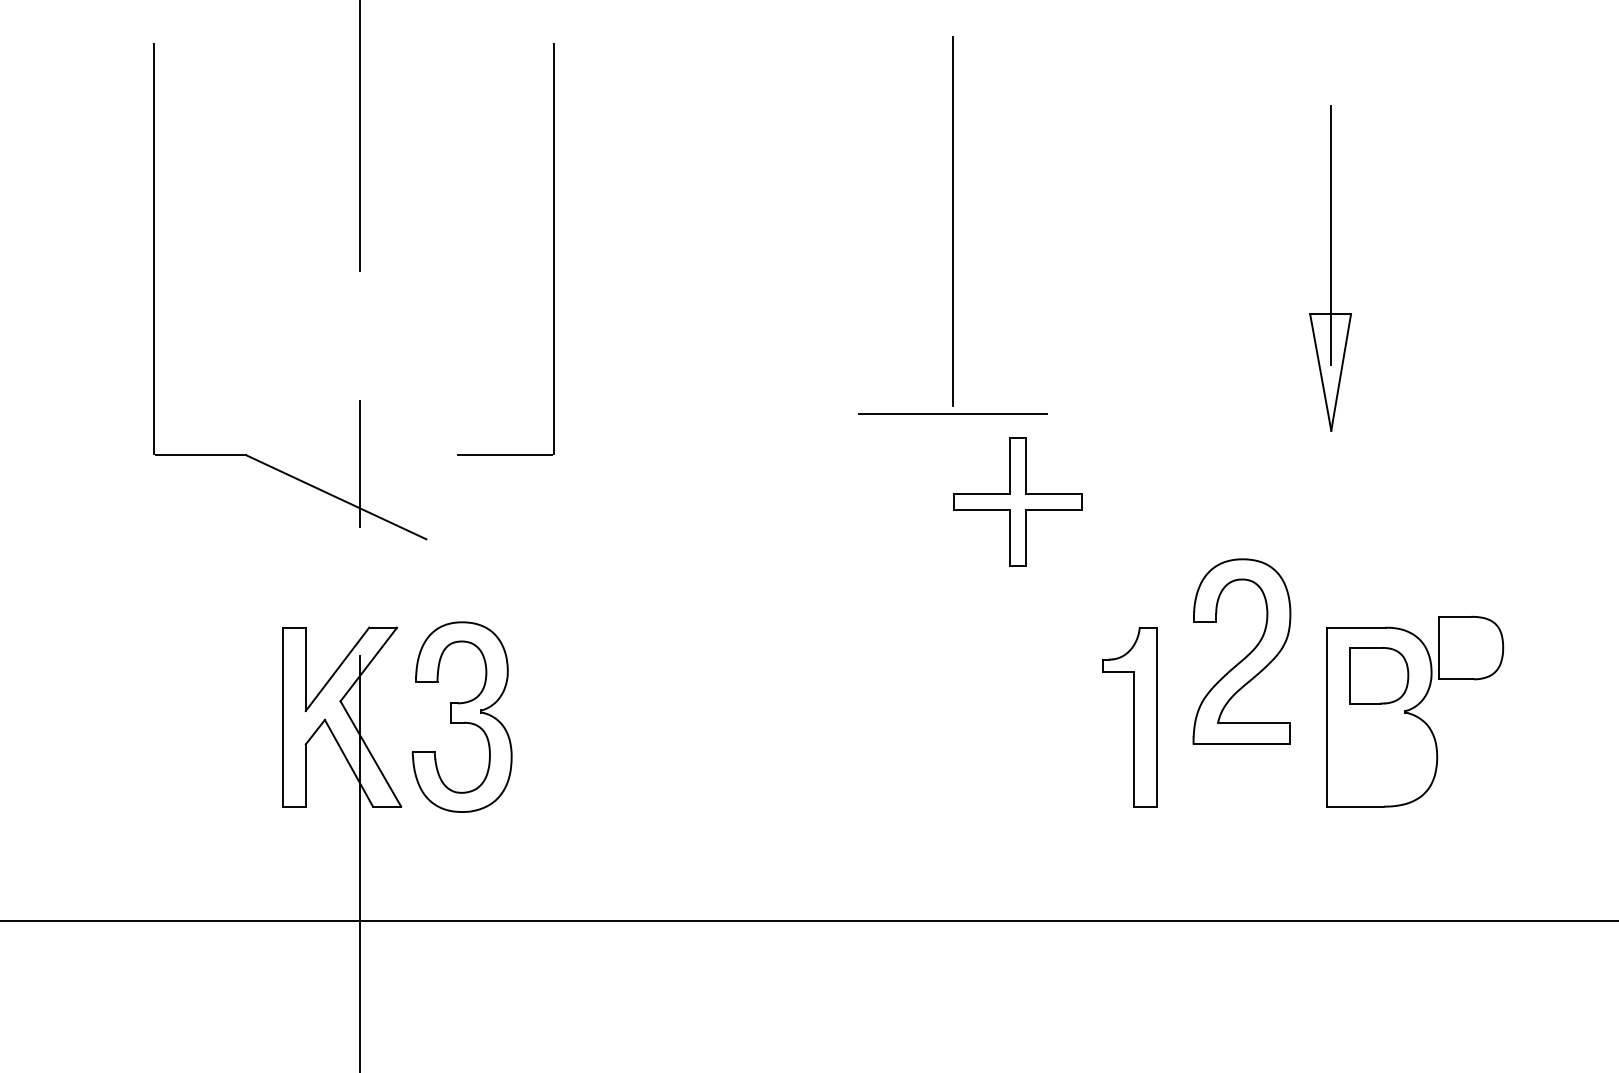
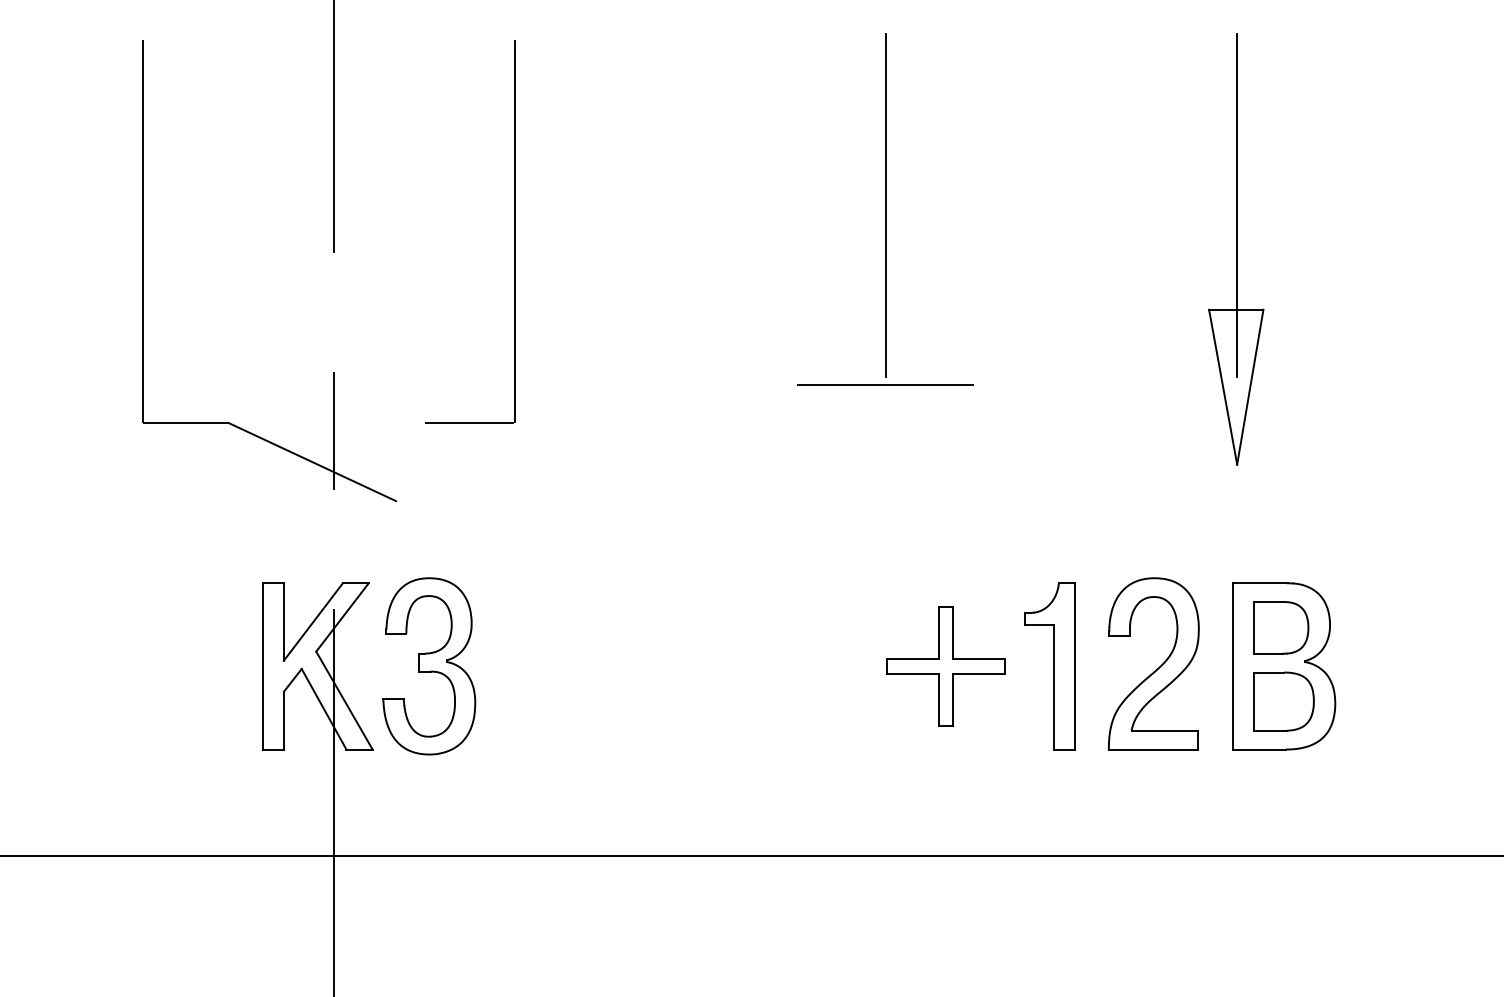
part: (1330, 268) -> (1236, 249), size x1.43
part: (1017, 501) -> (945, 665), moved
part: (1471, 647) -> (1284, 701), moved
part: (1246, 655) -> (1158, 667), moved

